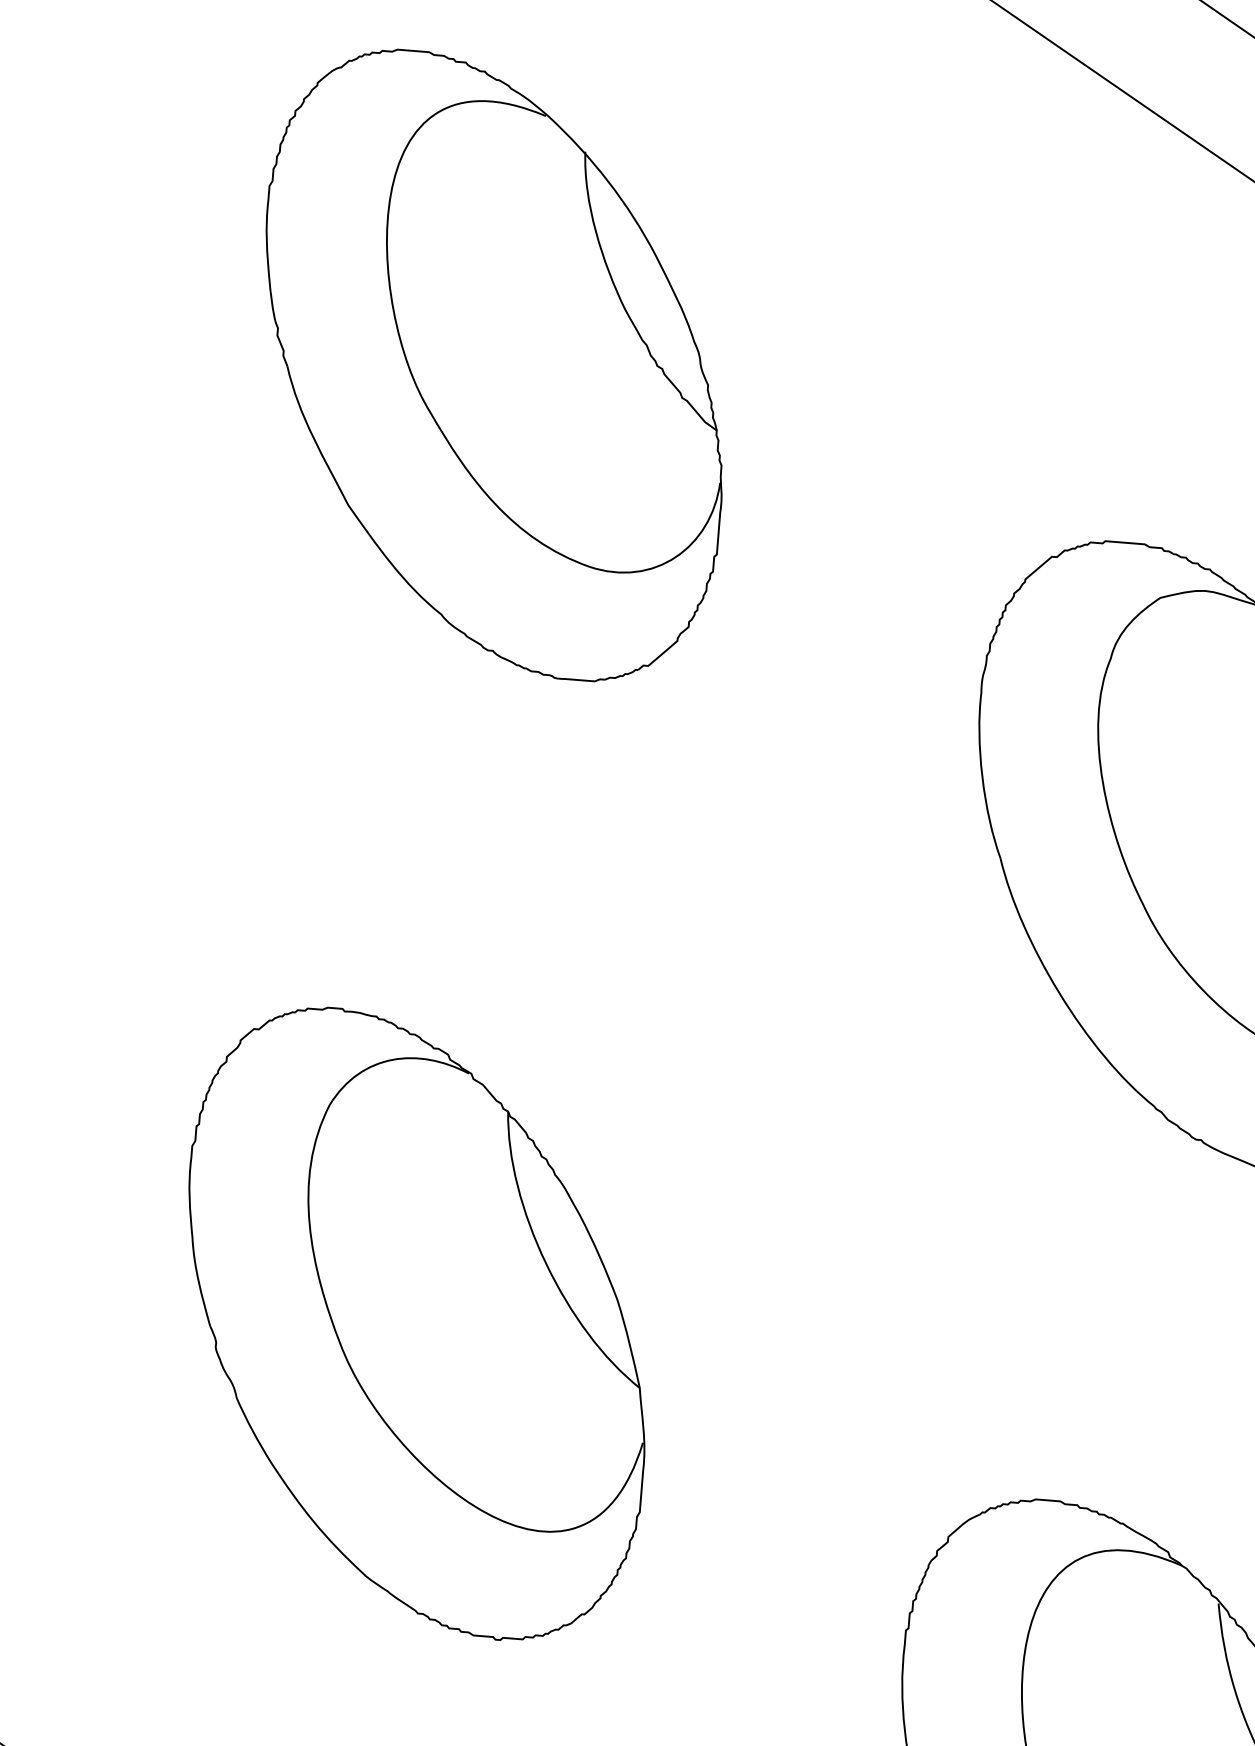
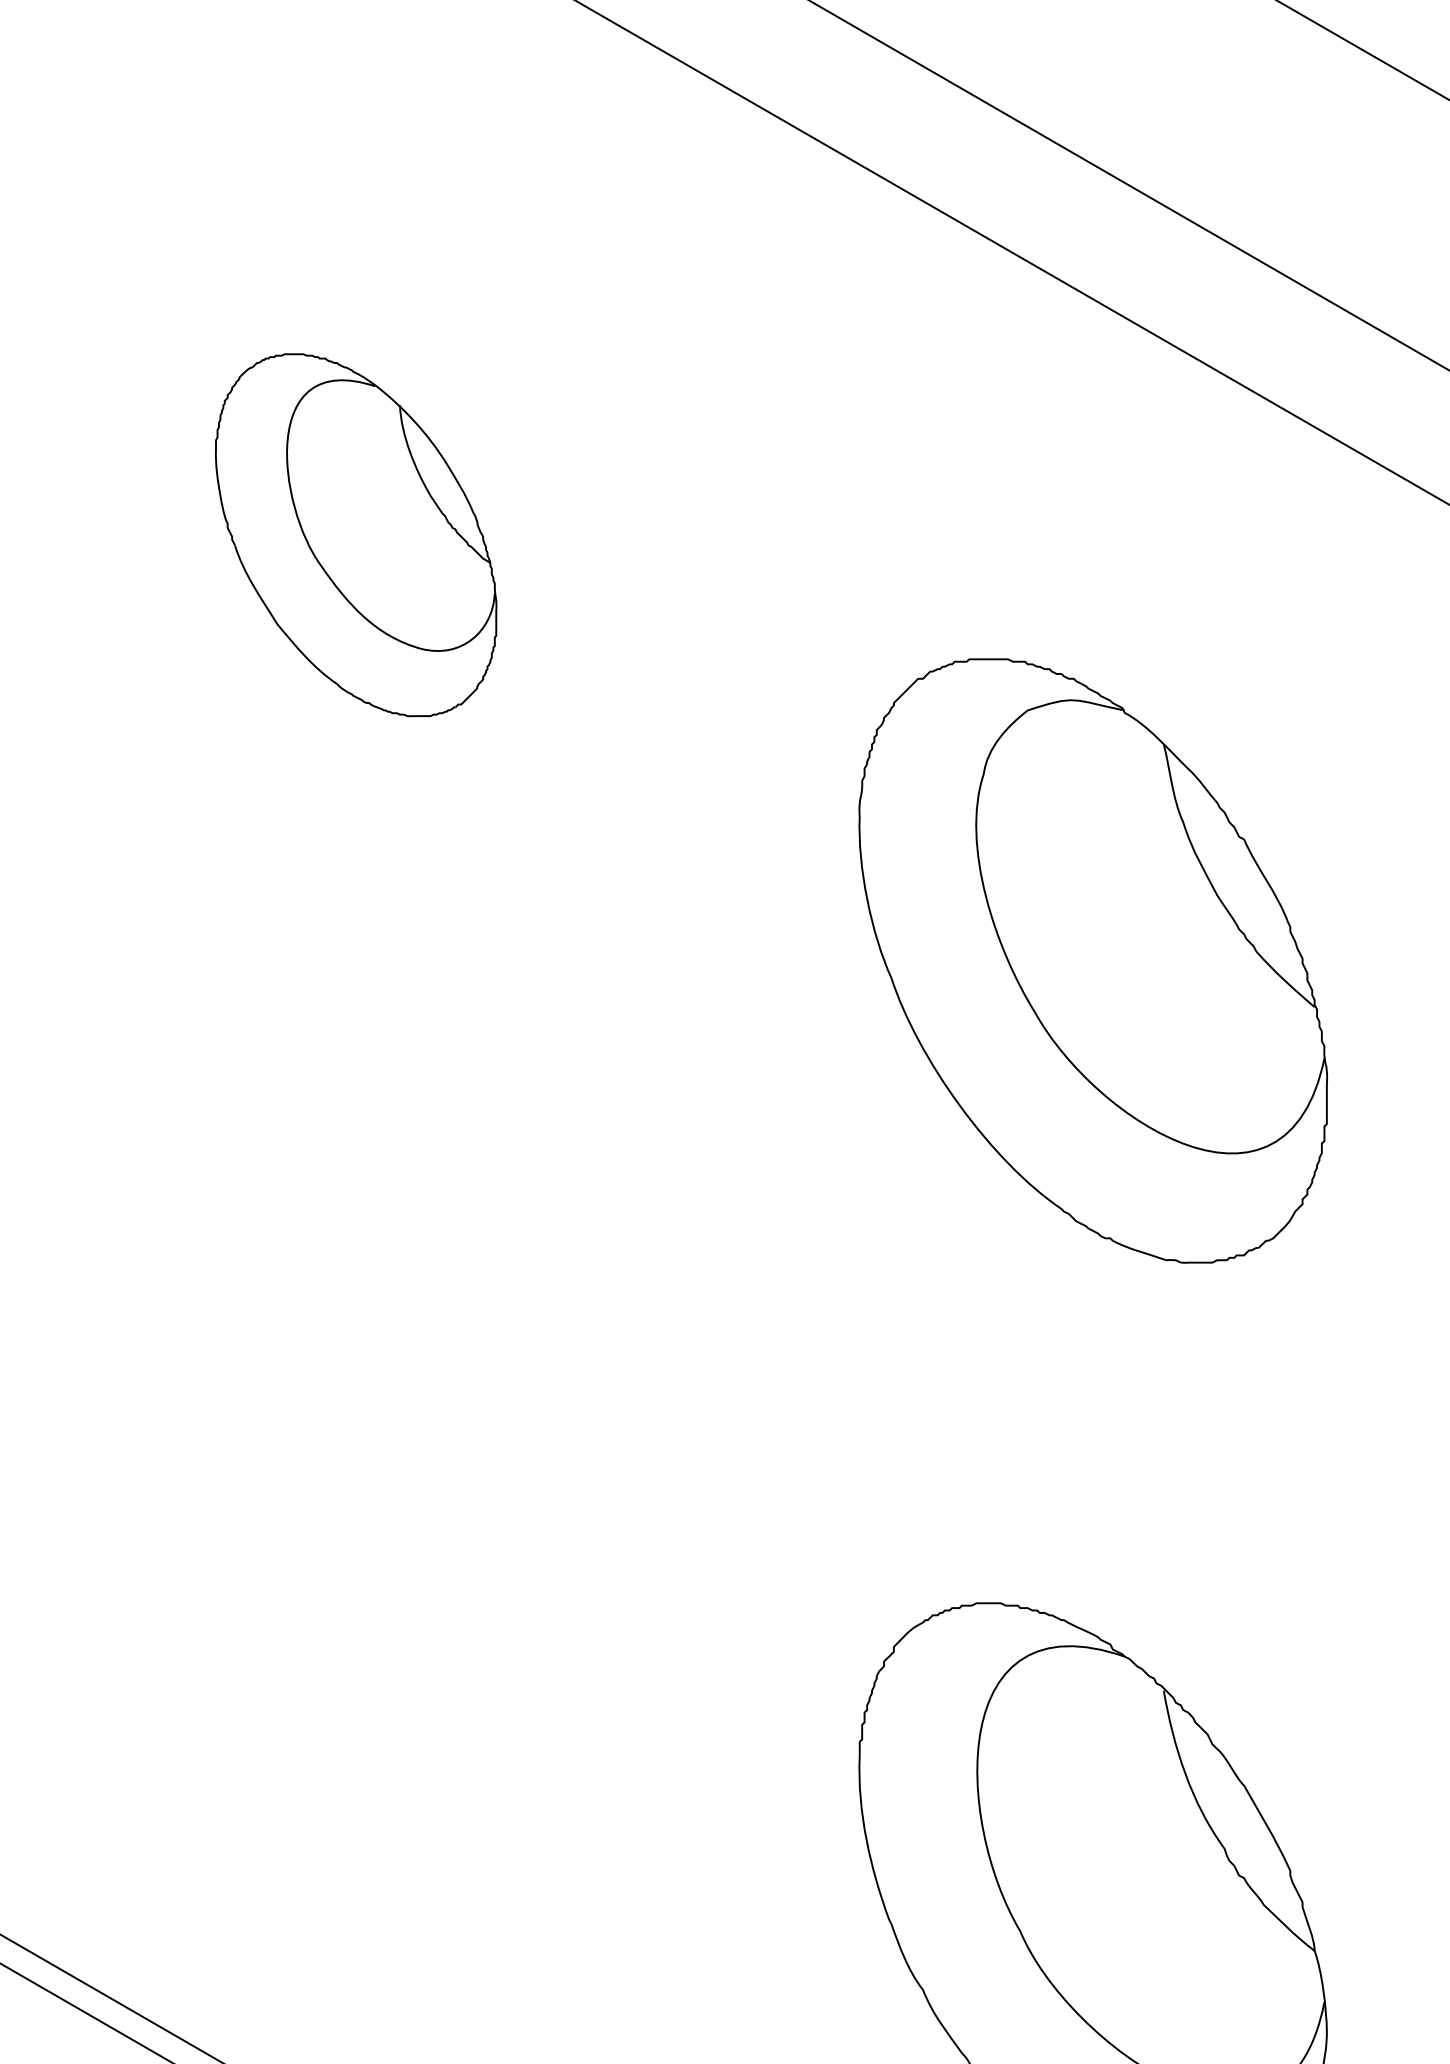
part: (492, 364) -> (355, 534), size x0.6
part: (415, 1324) -> (355, 1480), removed

